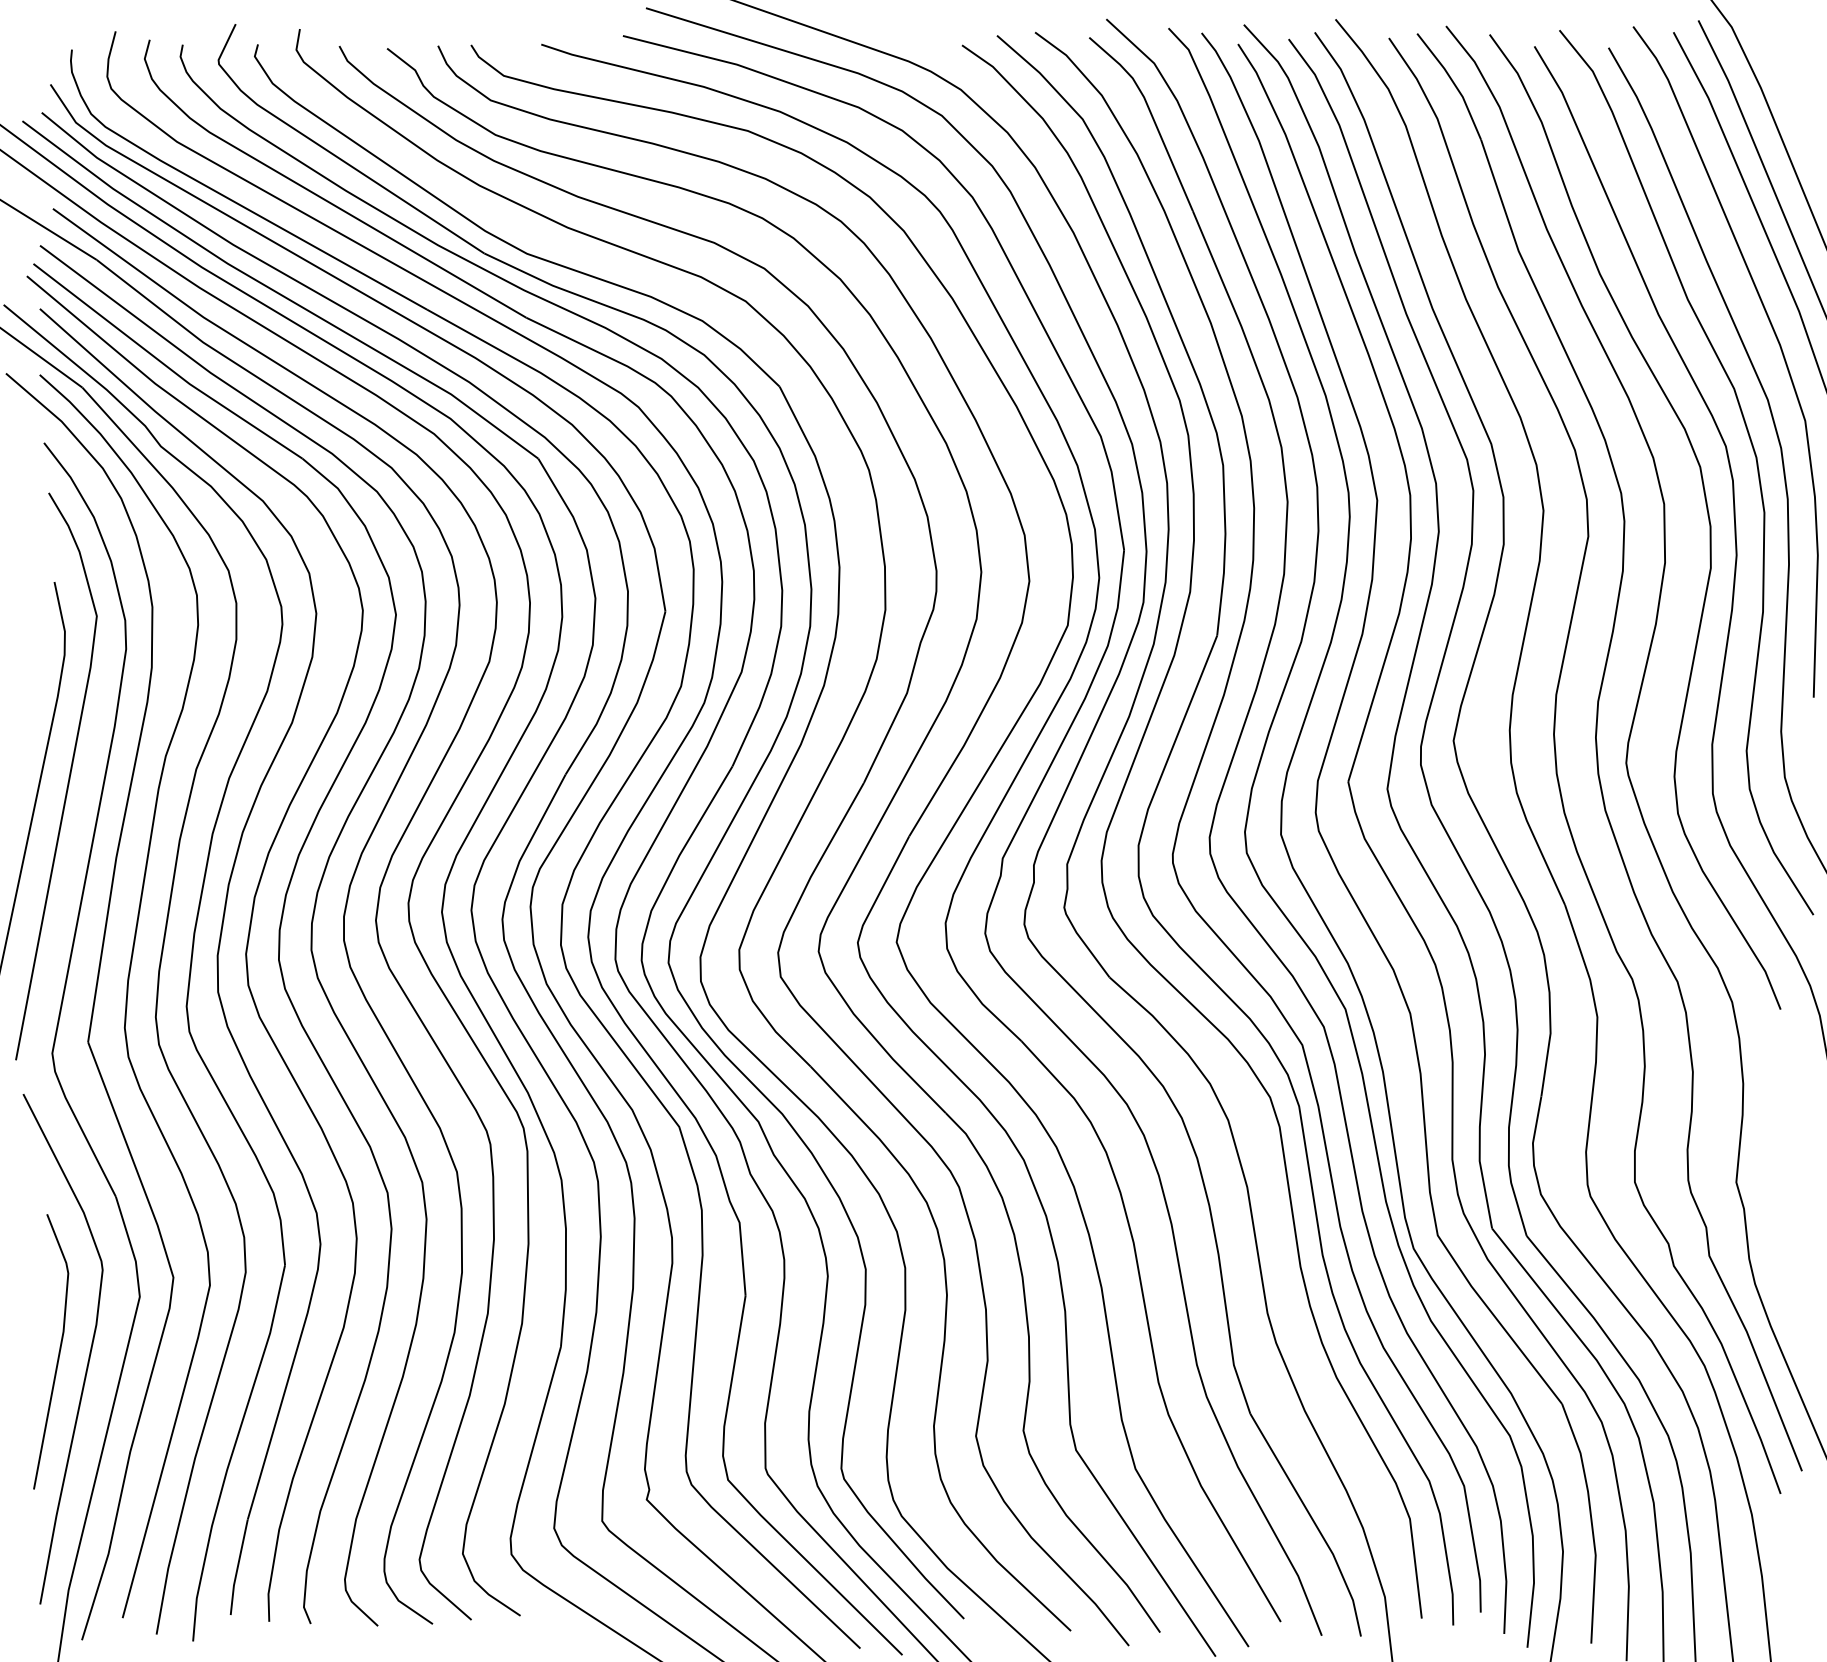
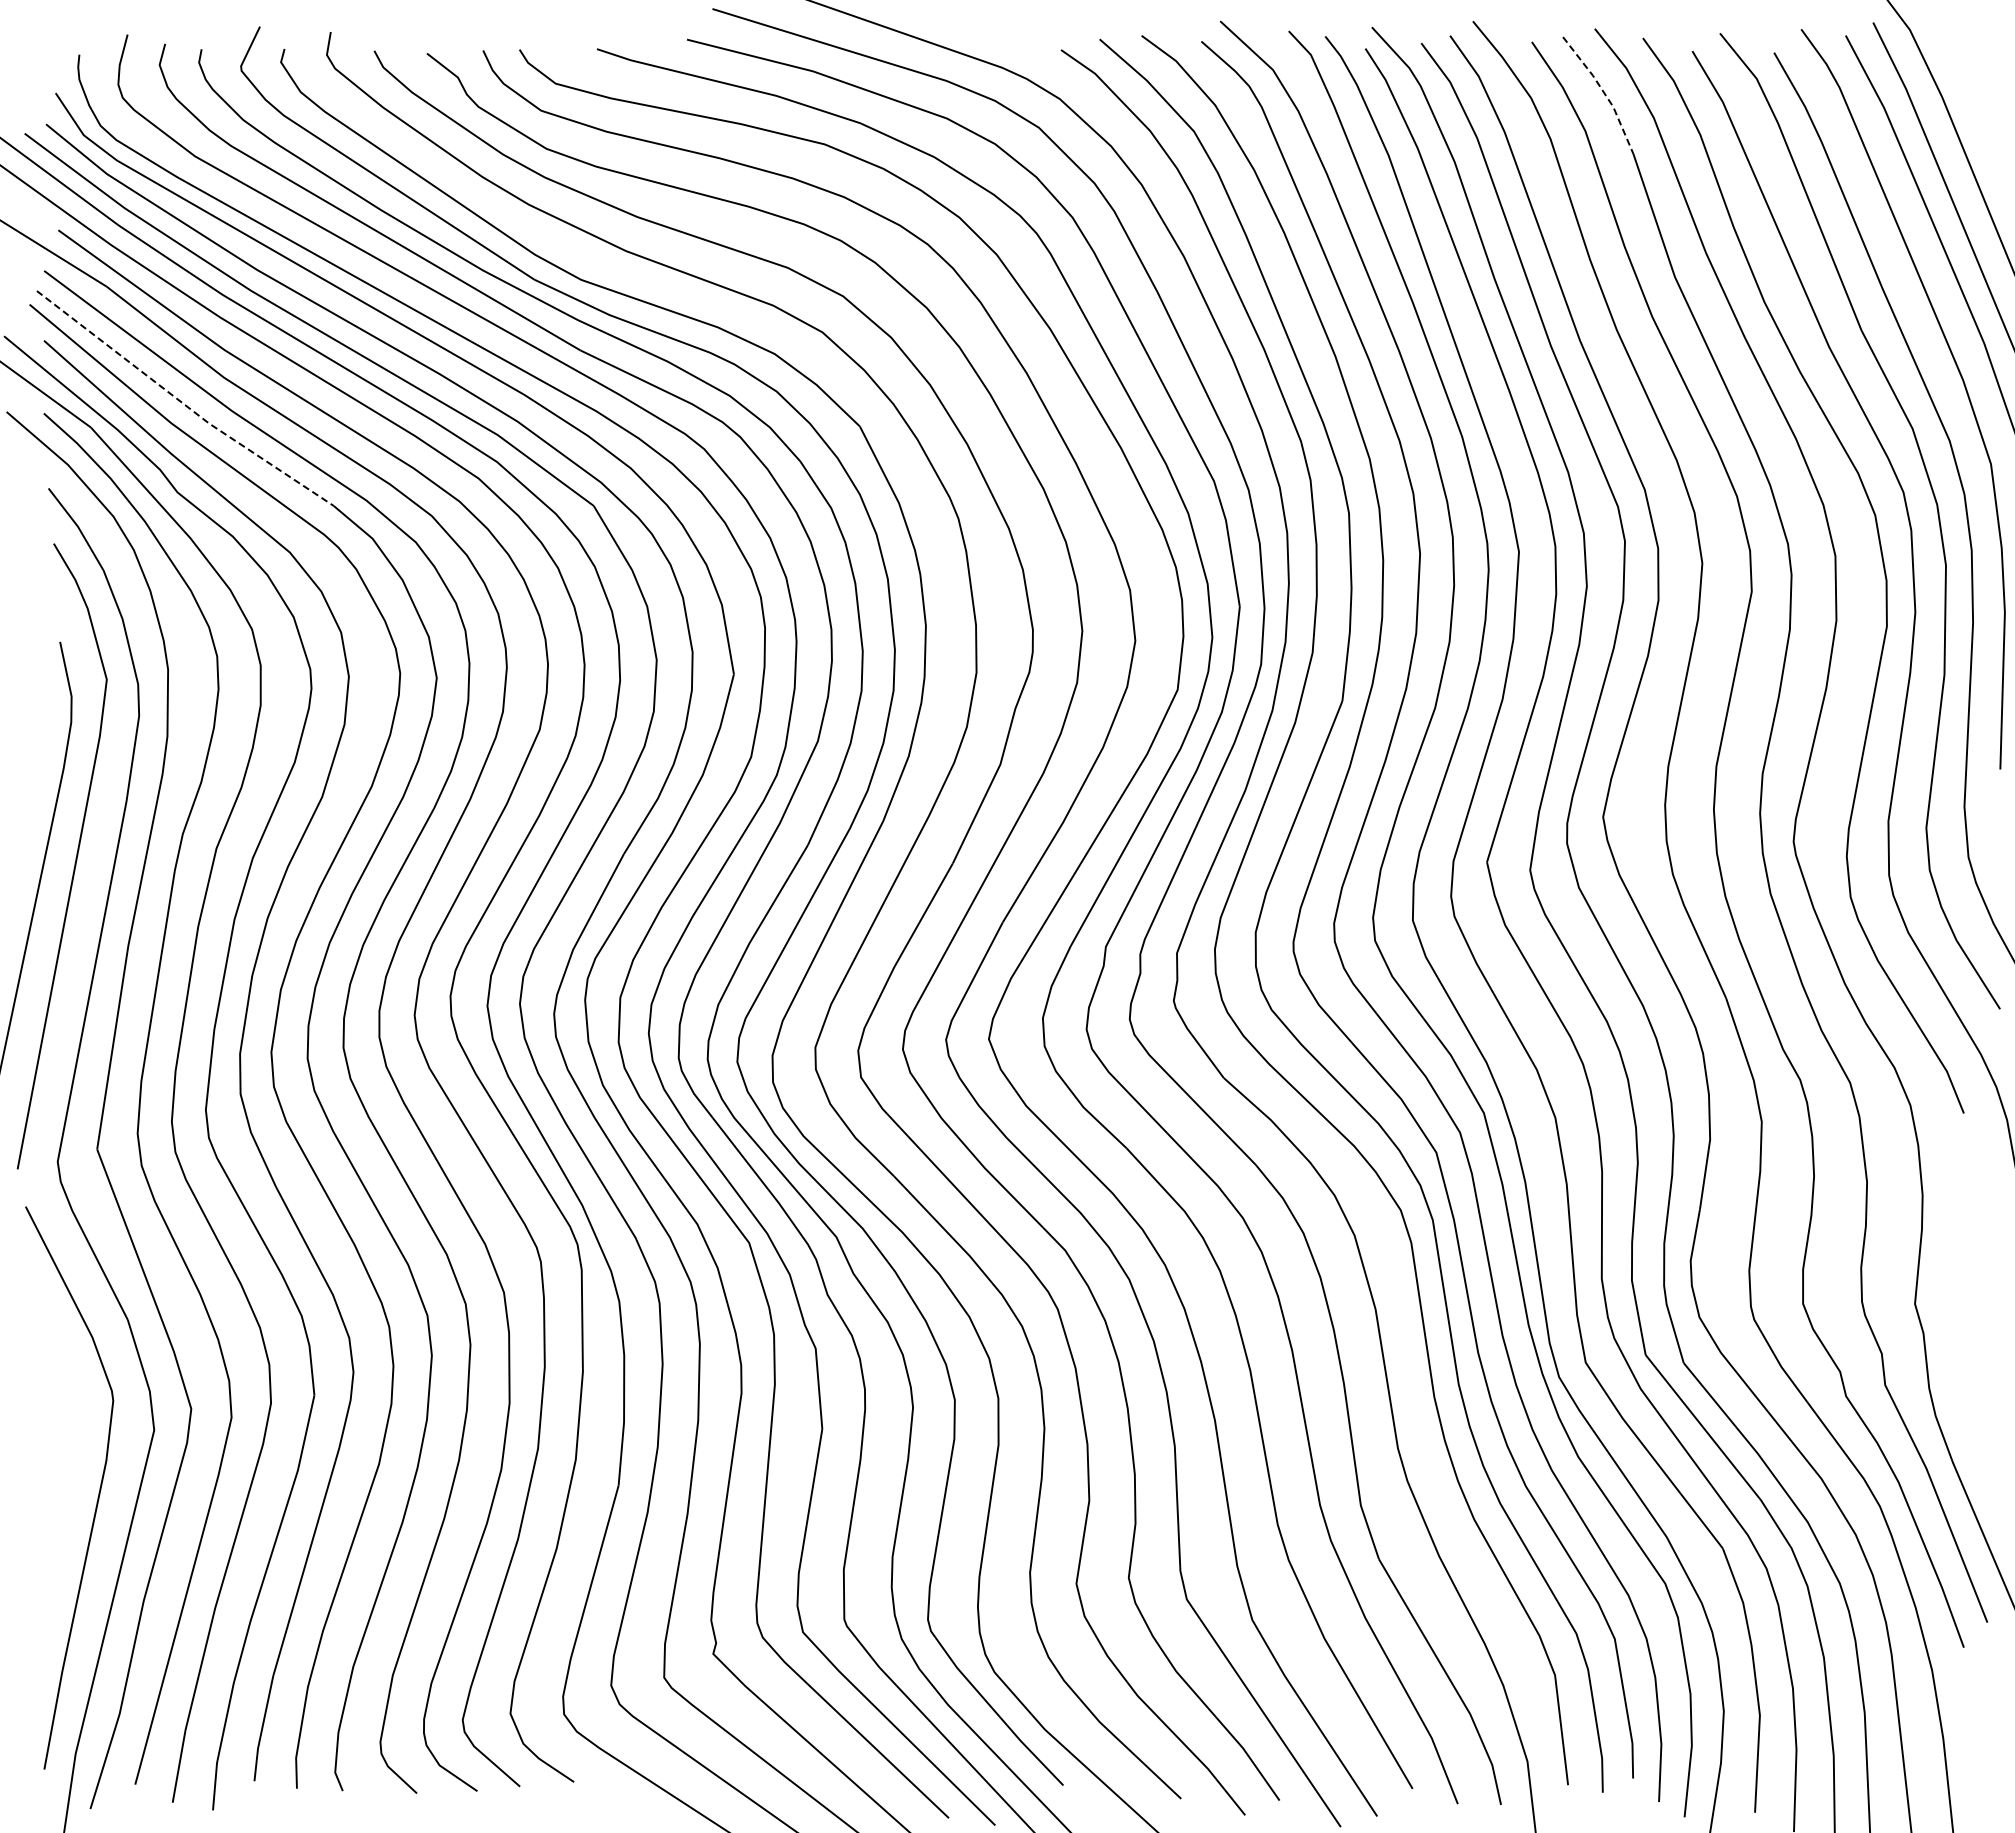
line: (1454, 84) -> (1604, 93), solid -> dashed
line: (166, 365) -> (183, 403), solid -> dashed
line: (58, 1352) -> (64, 1491), removed

